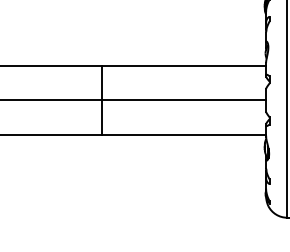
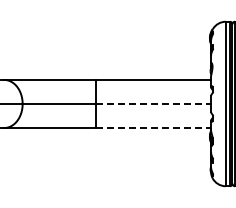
line: (184, 99) -> (153, 103), solid -> dashed
line: (184, 135) -> (153, 128), solid -> dashed

